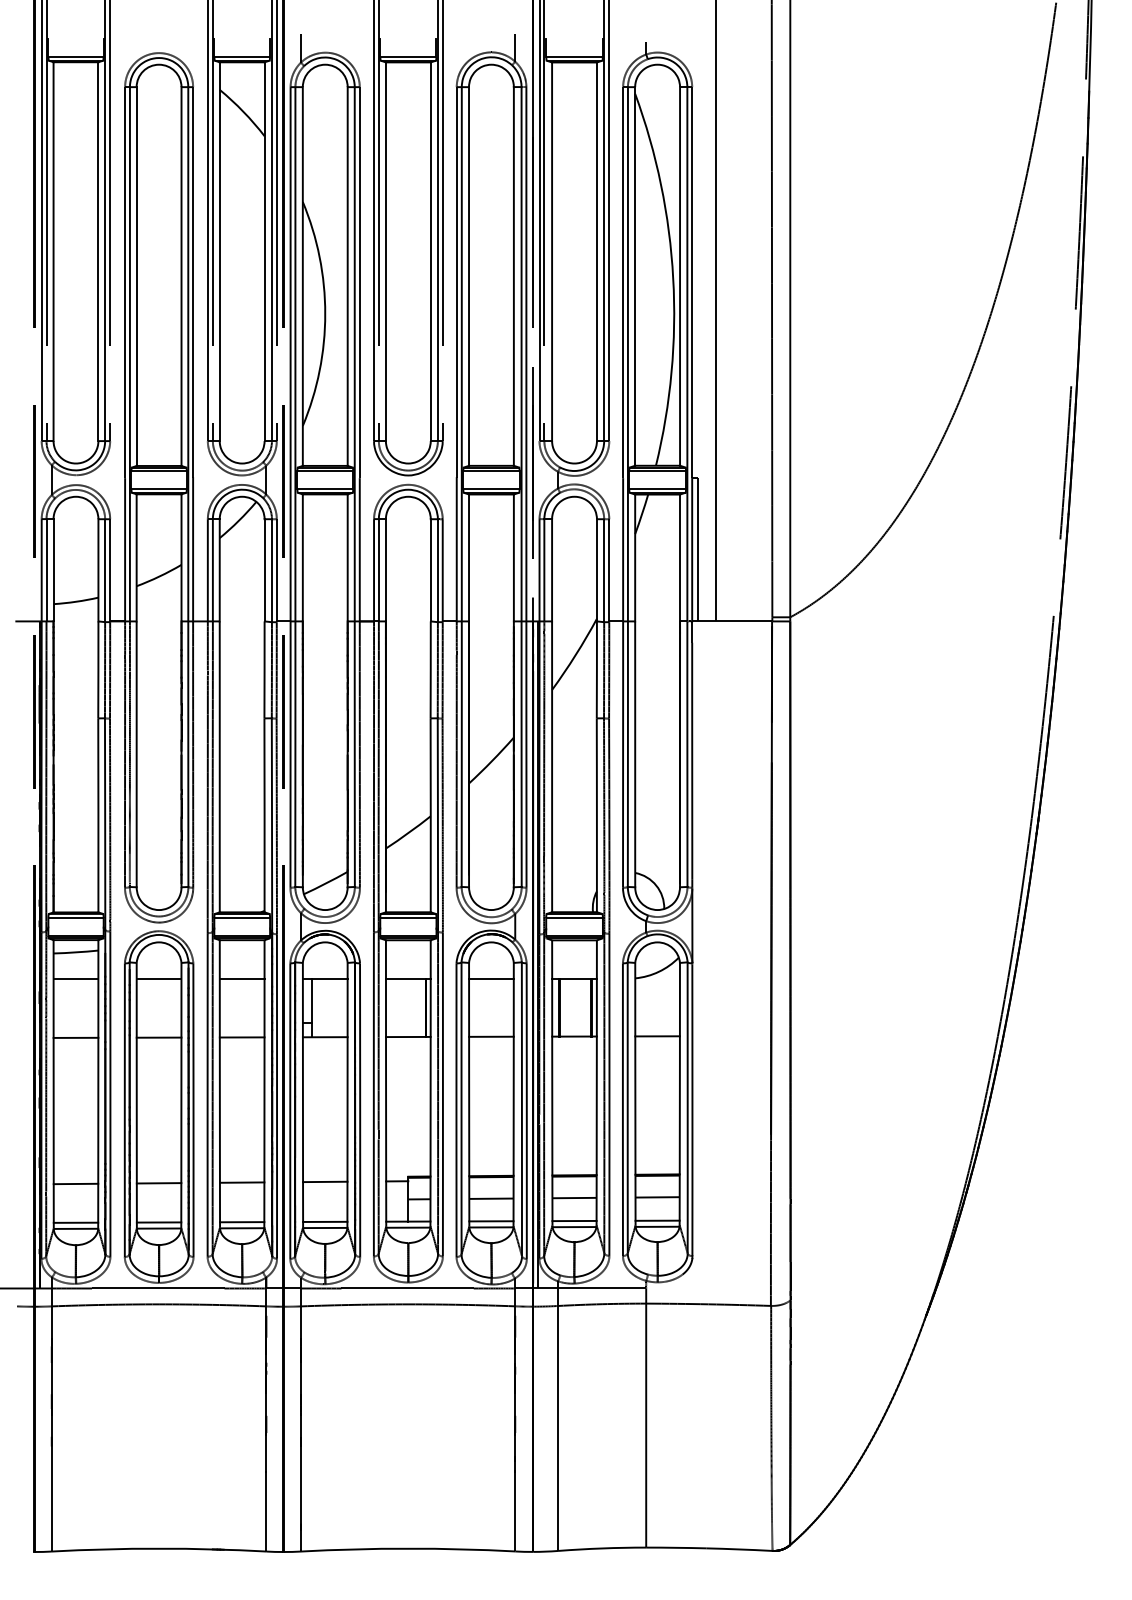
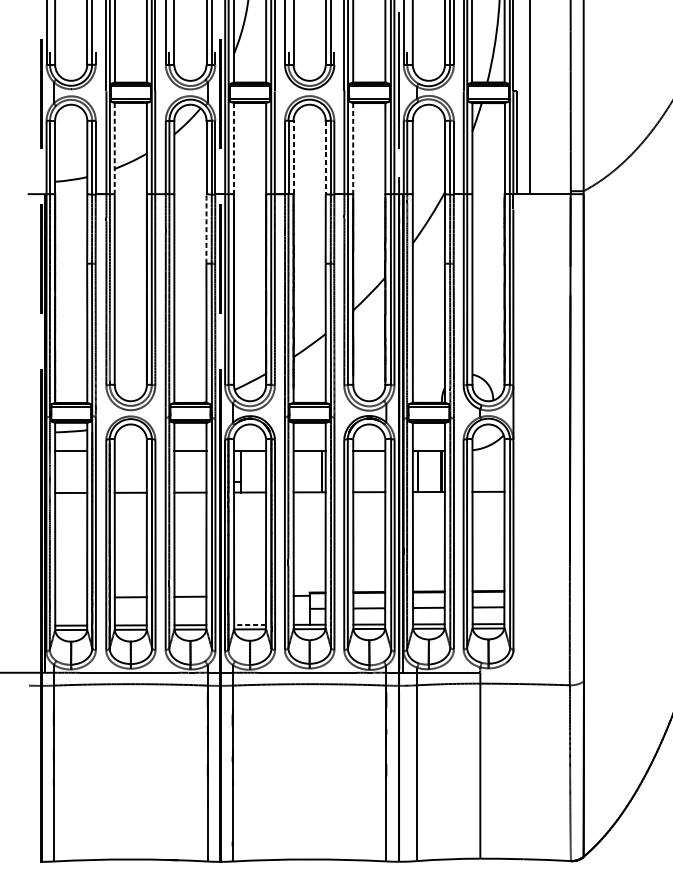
line: (136, 557) -> (114, 148), solid -> dashed
line: (302, 564) -> (233, 153), solid -> dashed
line: (469, 564) -> (353, 153), solid -> dashed
line: (385, 569) -> (293, 156), solid -> dashed
line: (430, 570) -> (325, 157), solid -> dashed
arc: (264, 669) -> (206, 228), solid -> dashed
line: (158, 978) -> (130, 450), removed
line: (325, 1181) -> (250, 596), removed
line: (75, 1183) -> (70, 597), removed
line: (324, 1221) -> (249, 624), solid -> dashed

